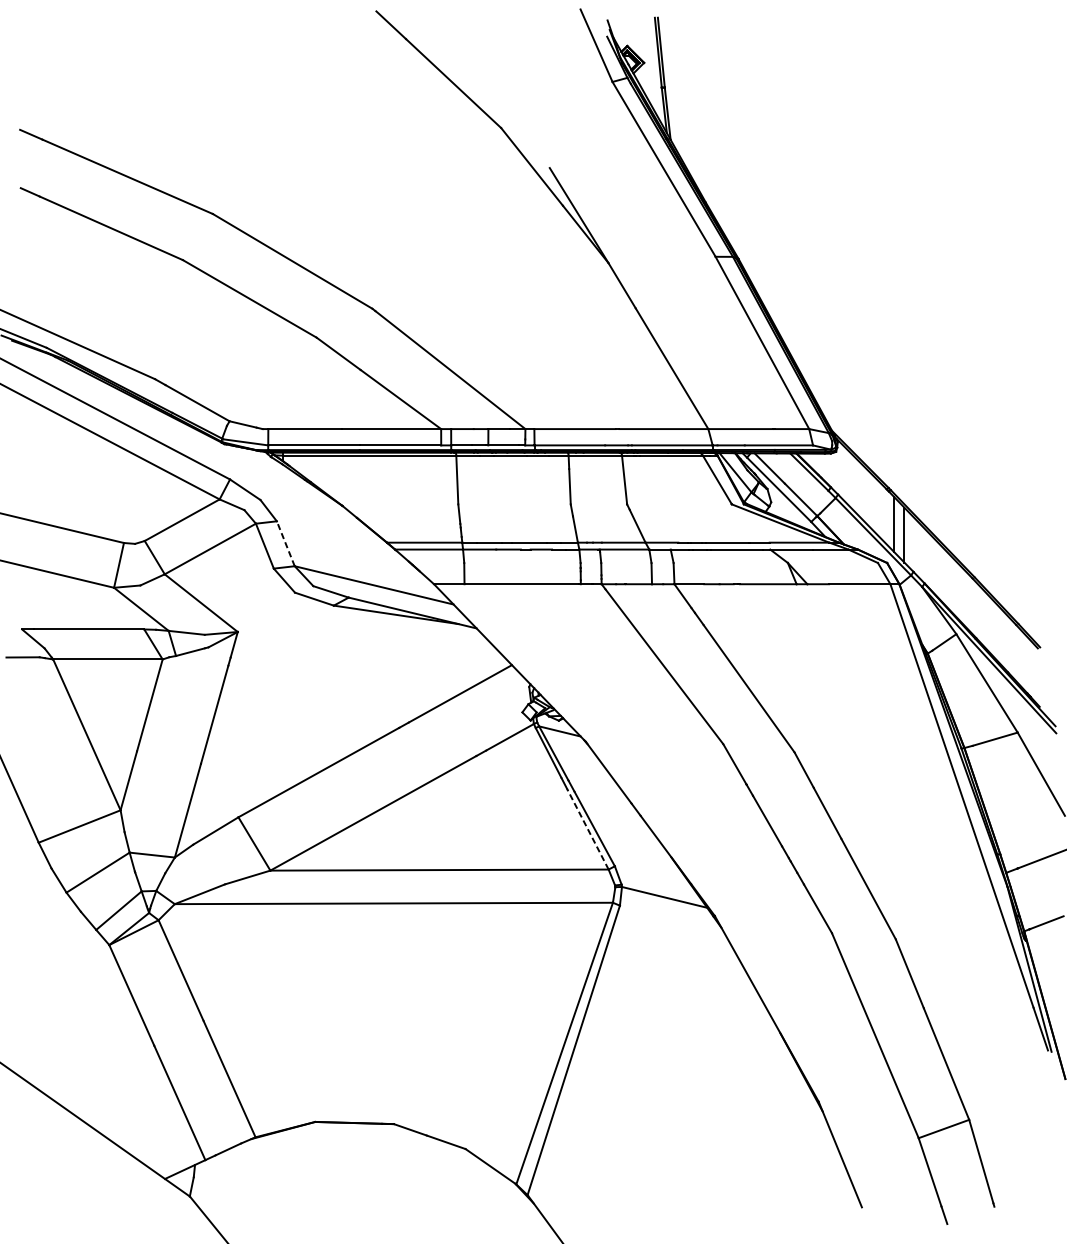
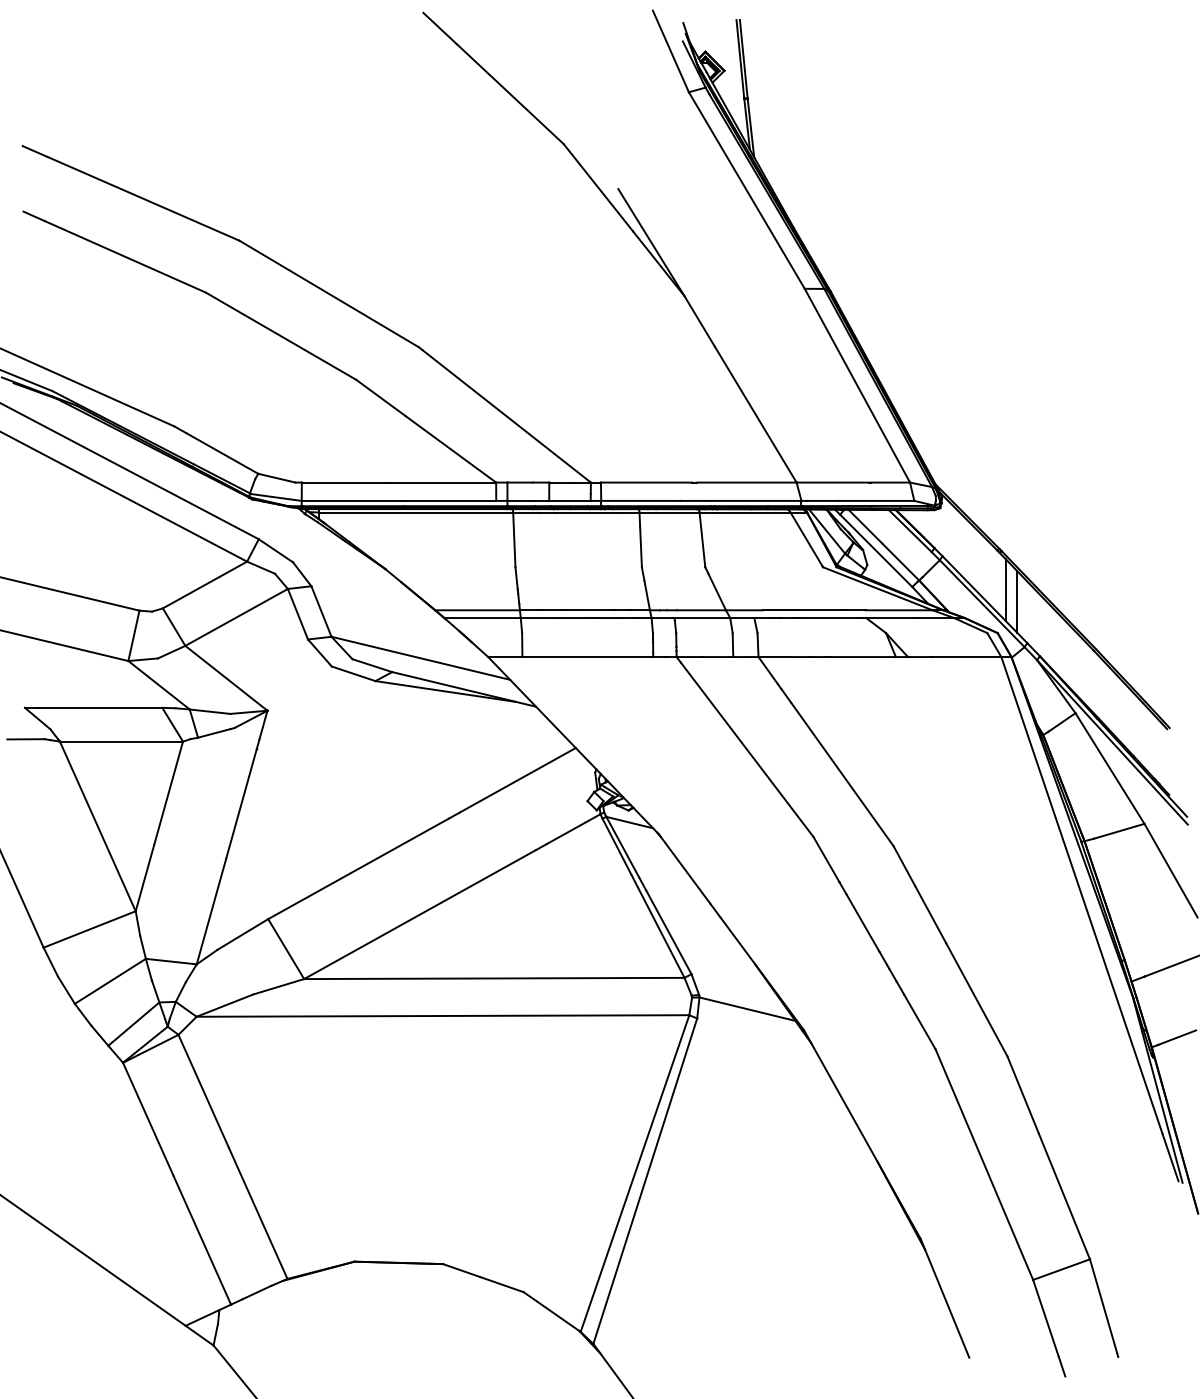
line: (285, 543) -> (321, 611), dashed -> solid
line: (588, 829) -> (661, 932), dashed -> solid

